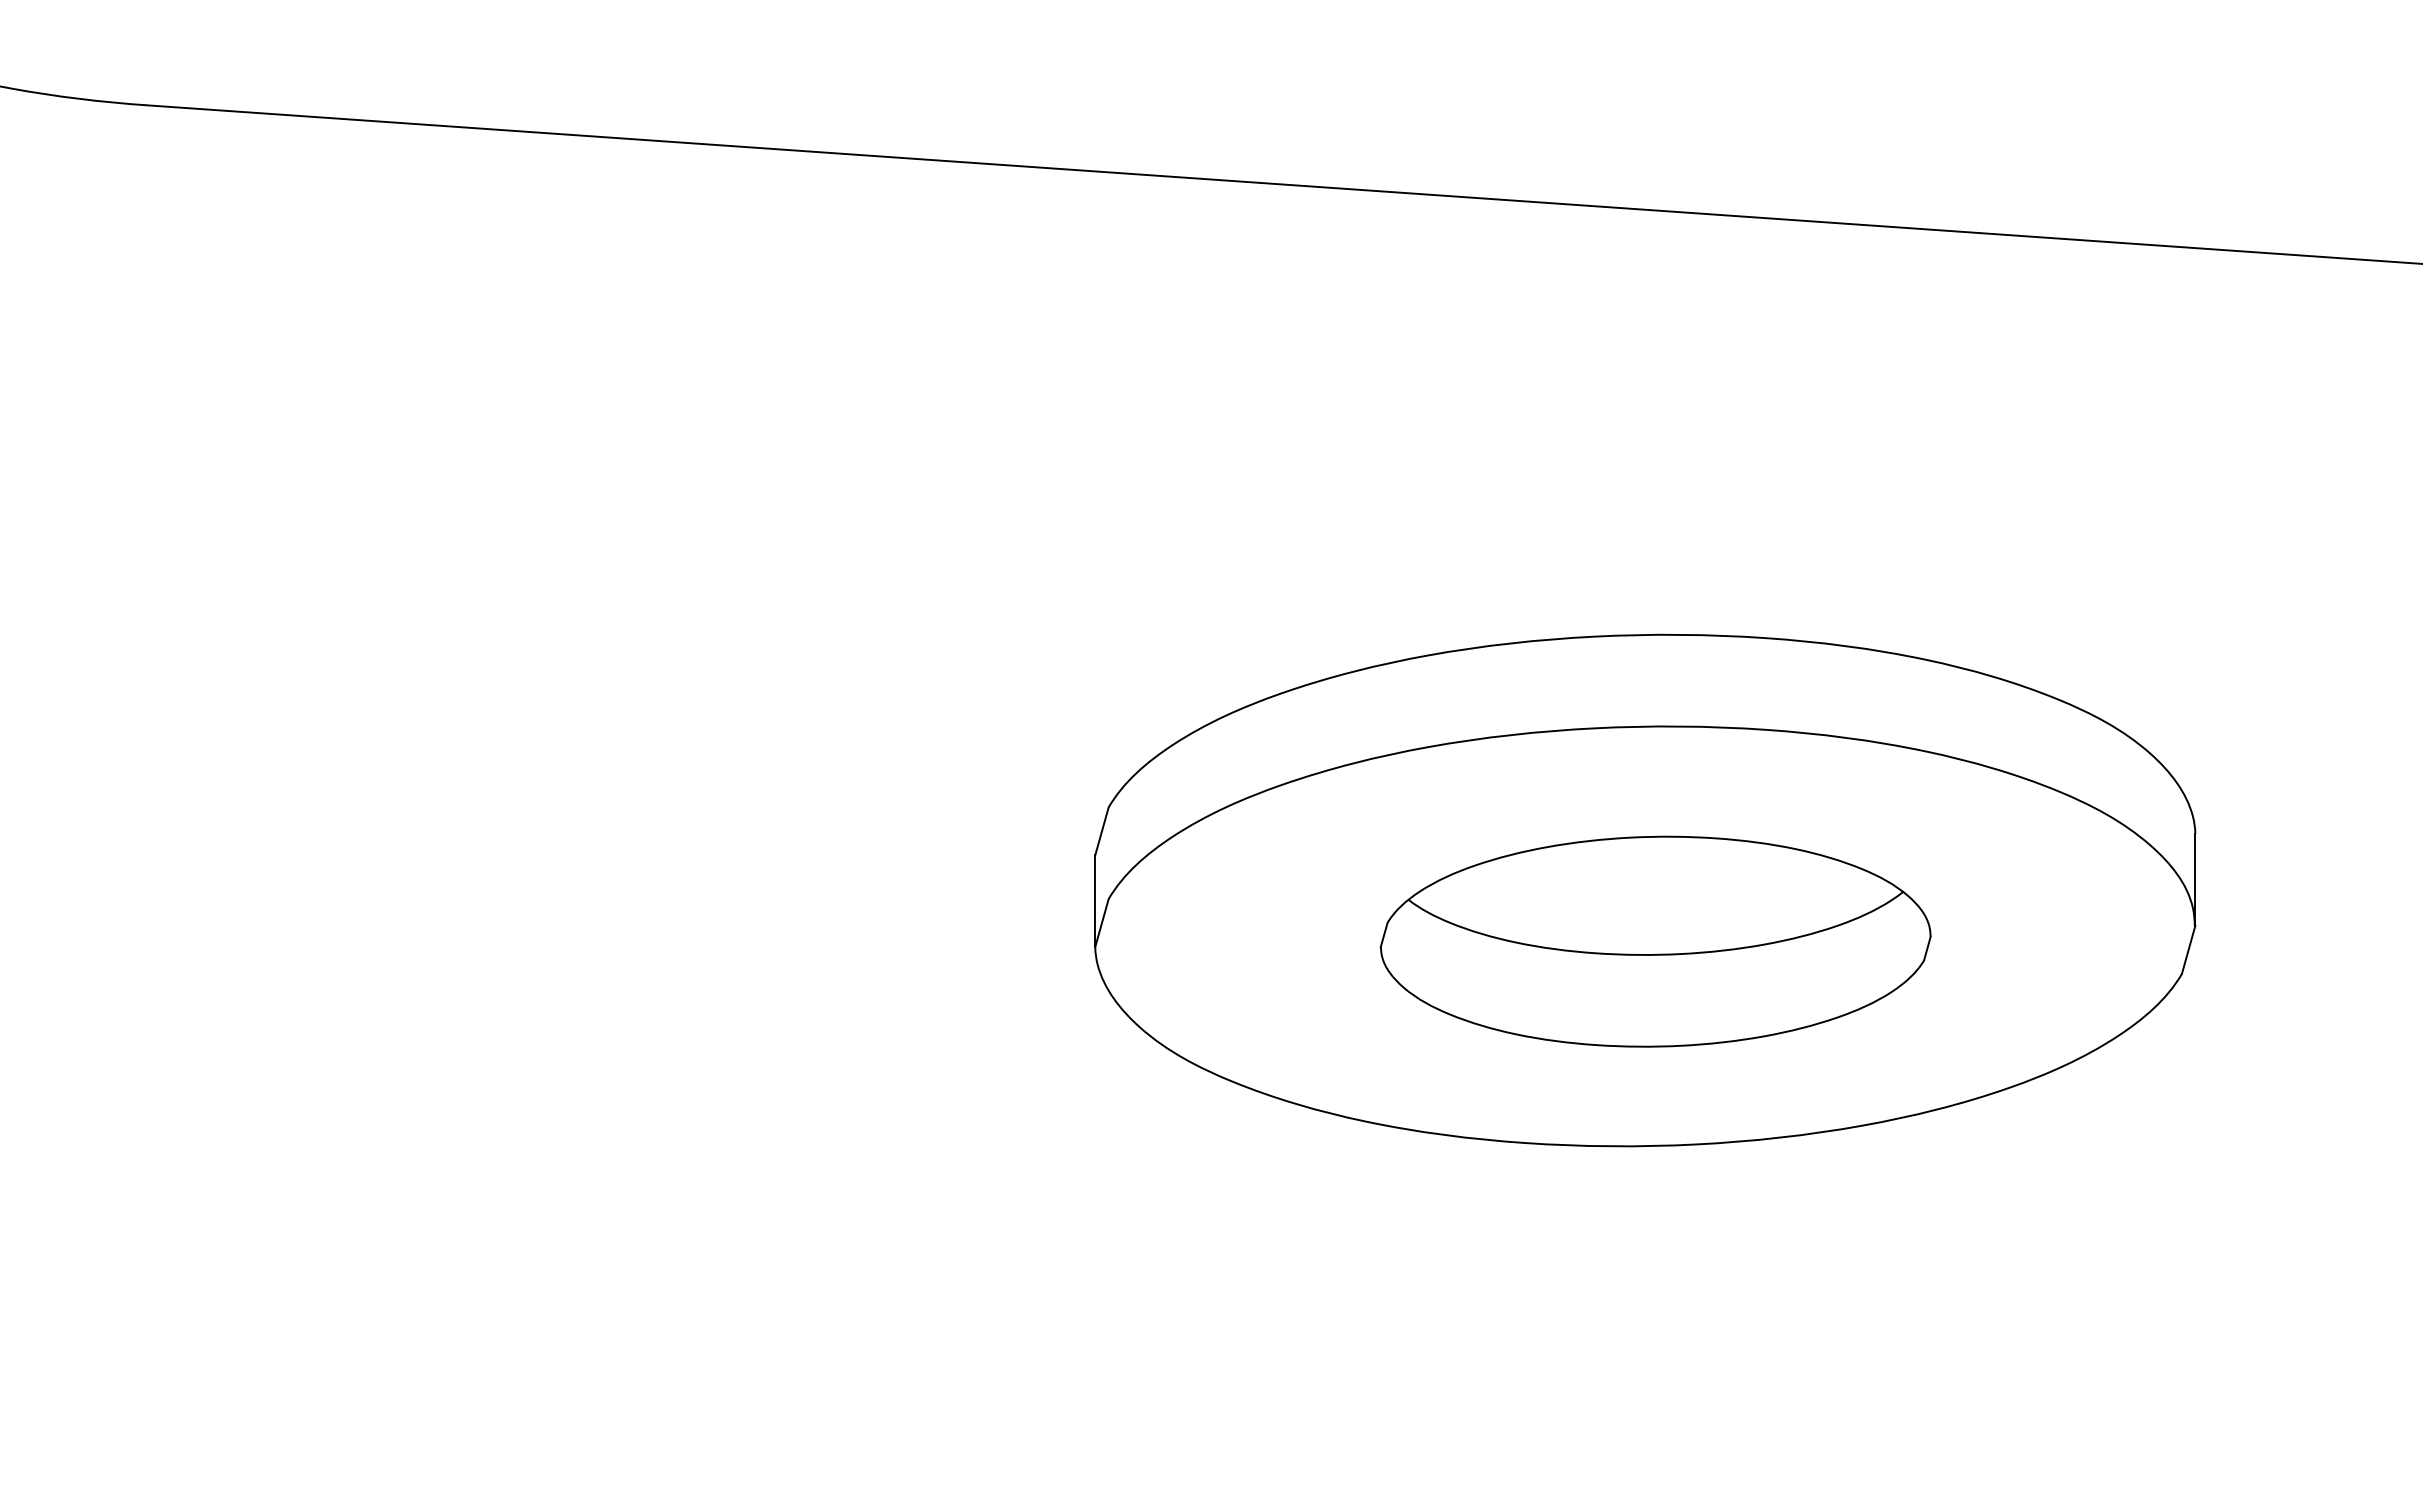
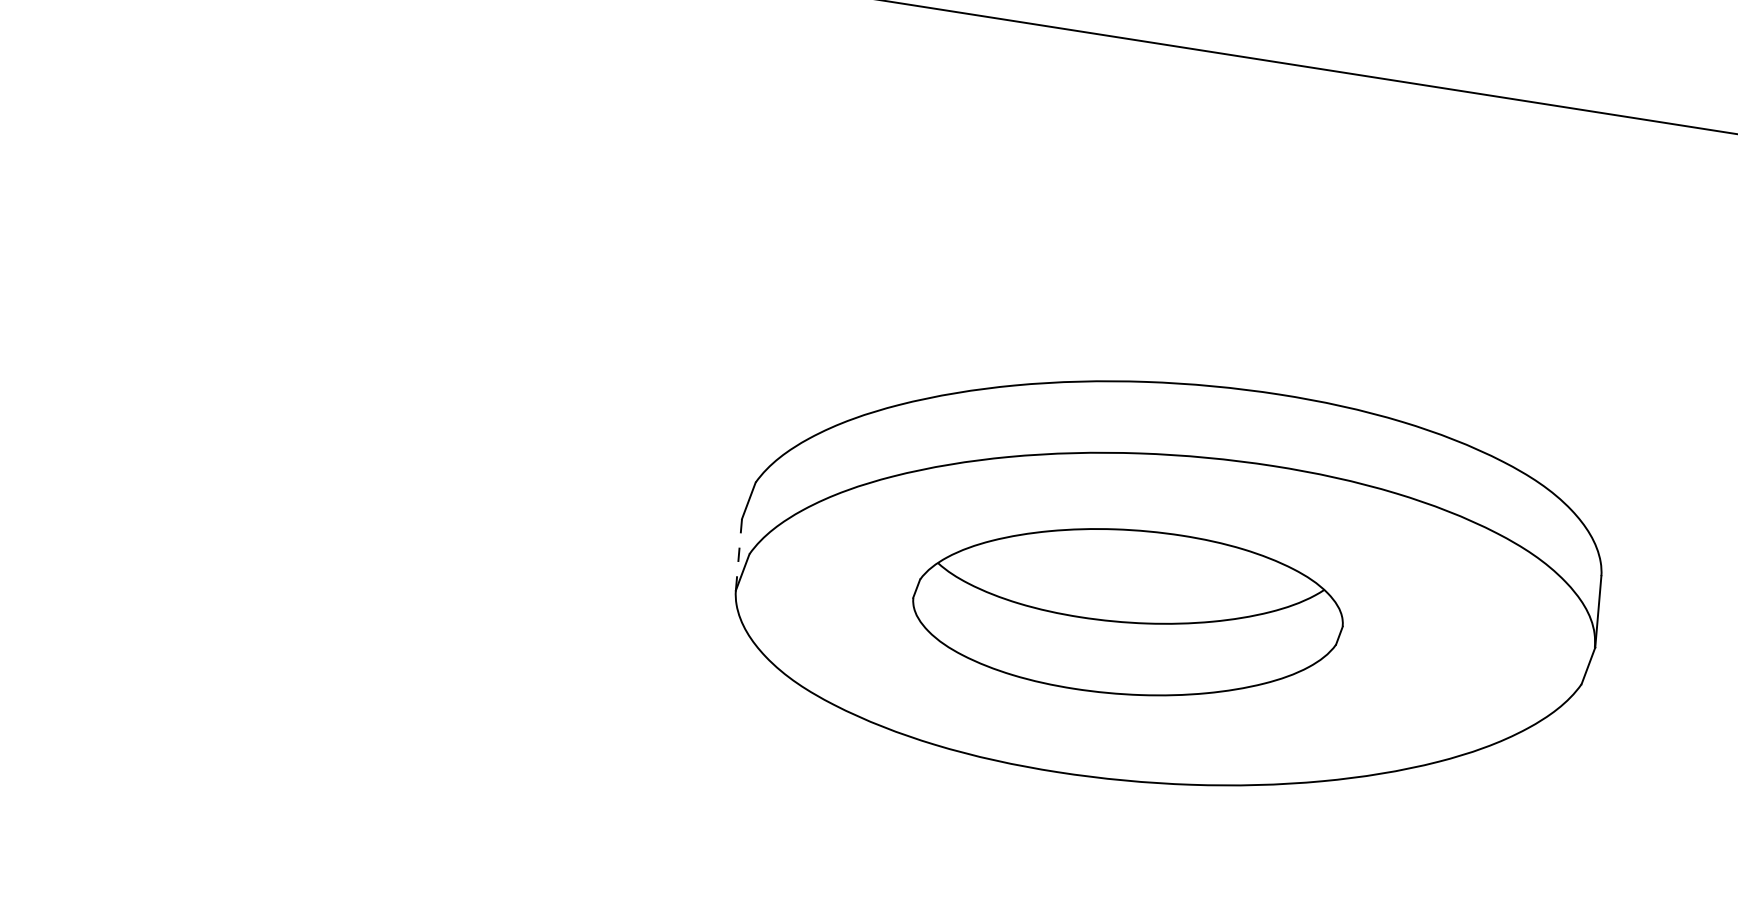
line: (1095, 901) -> (739, 555), solid -> dashed
part: (1655, 941) -> (1127, 612), moved

